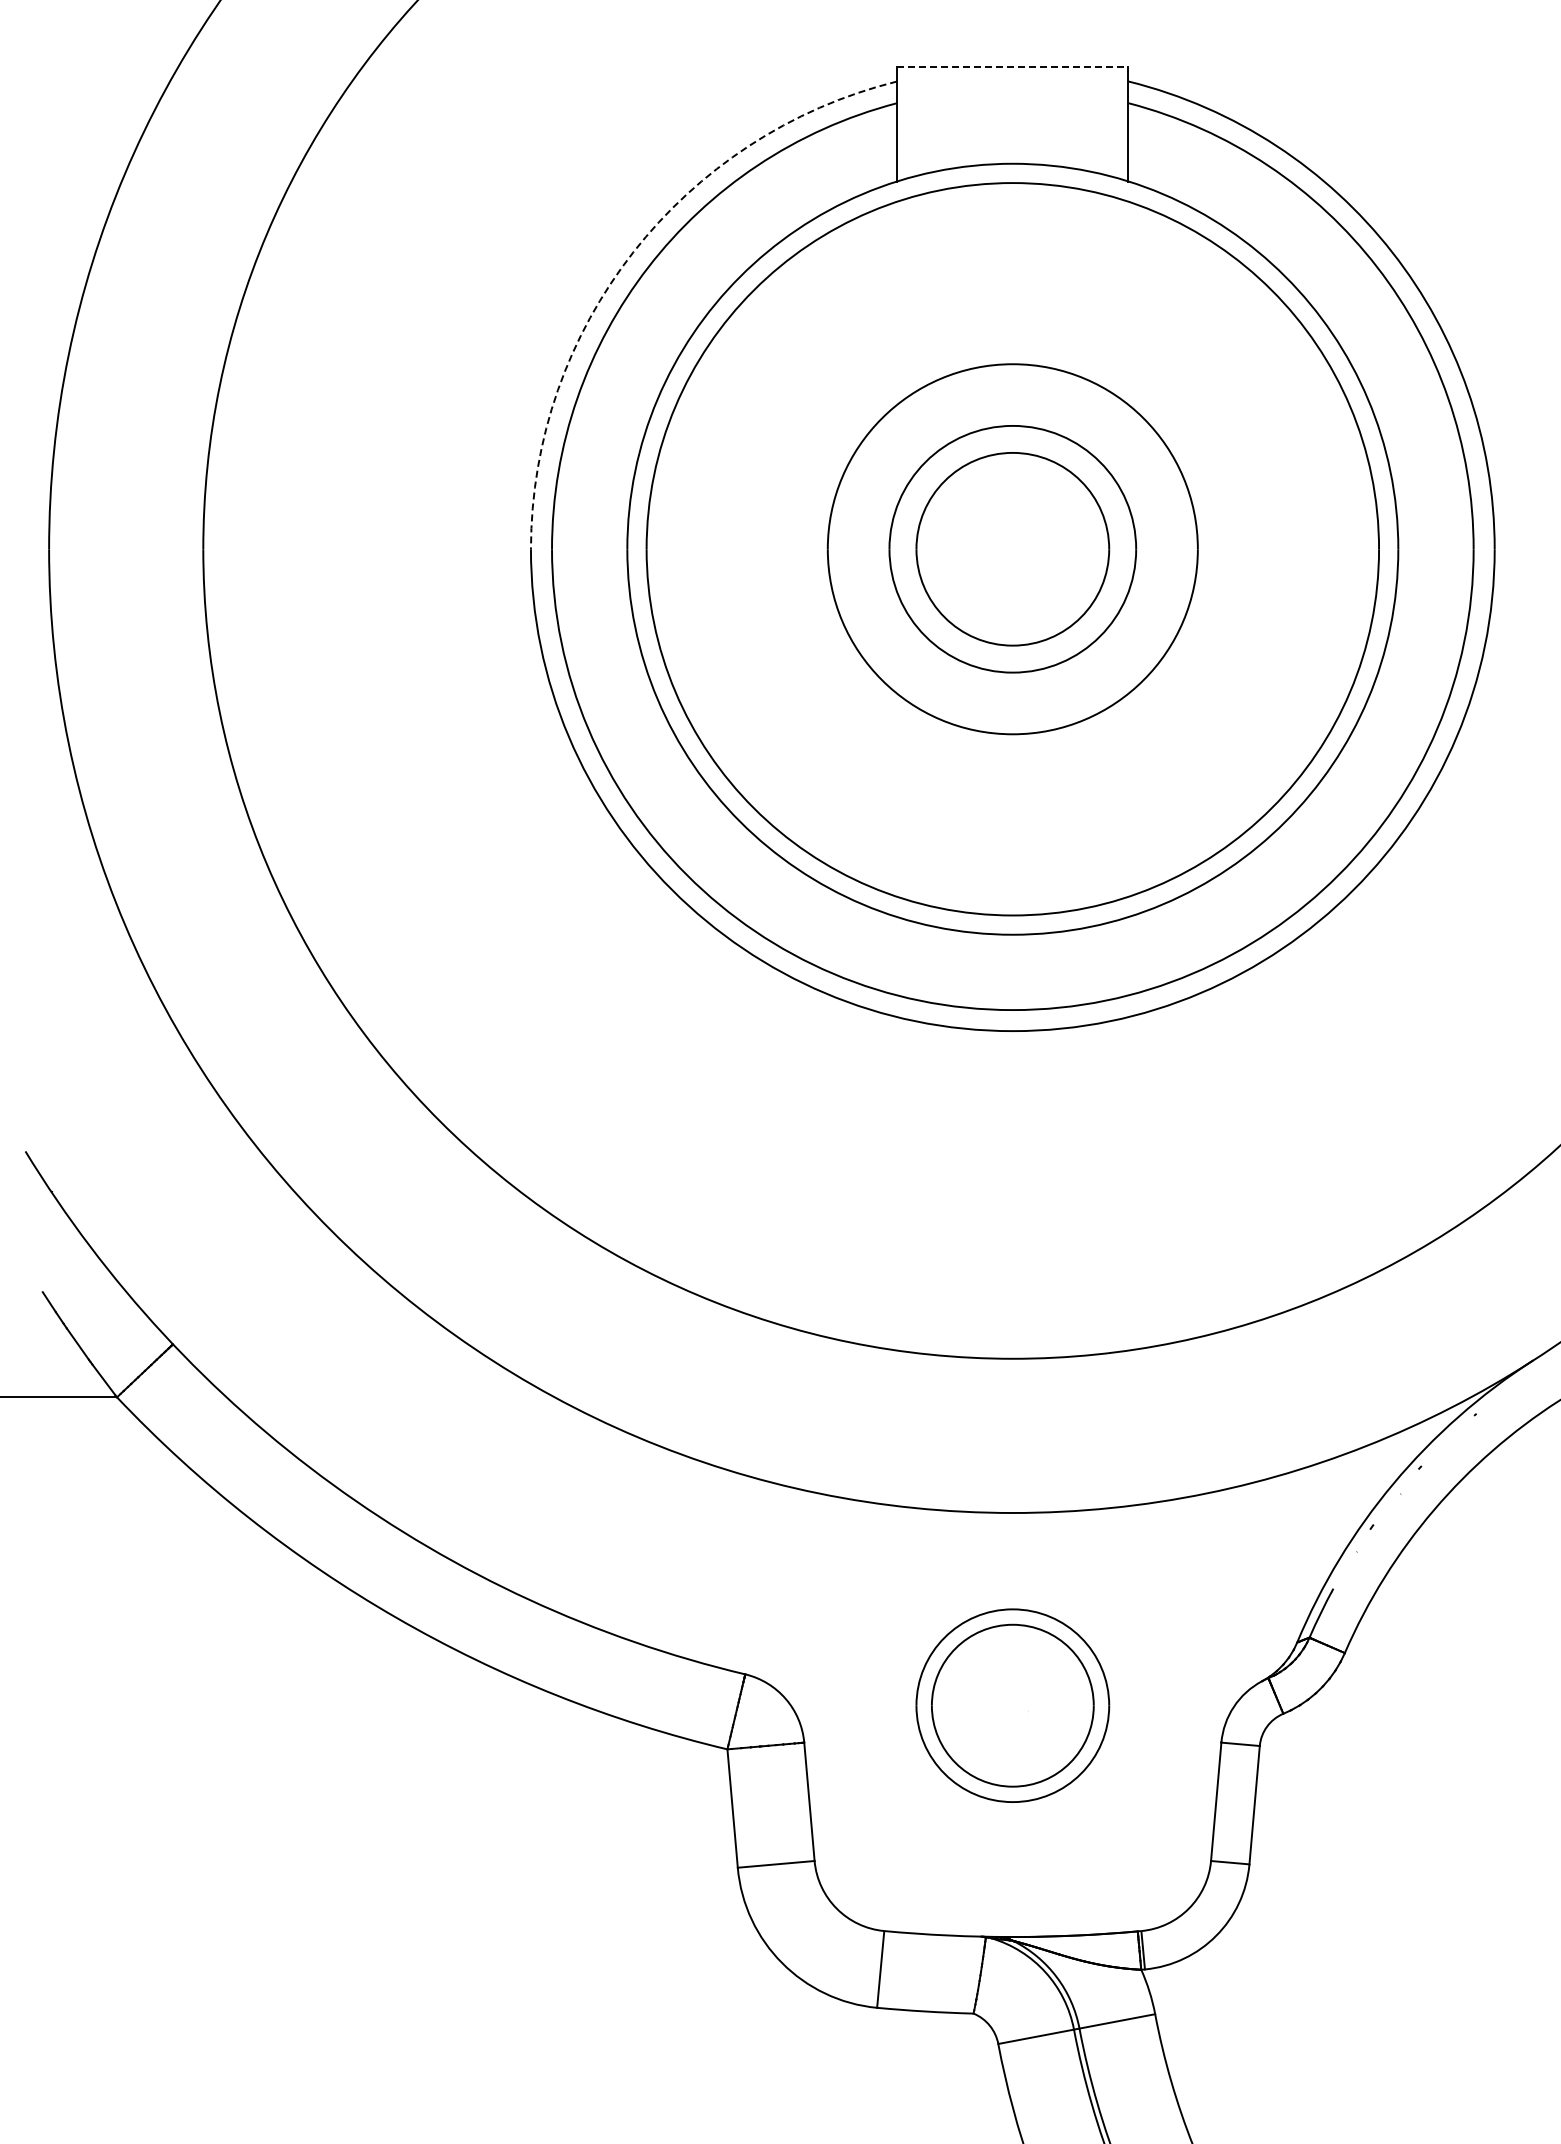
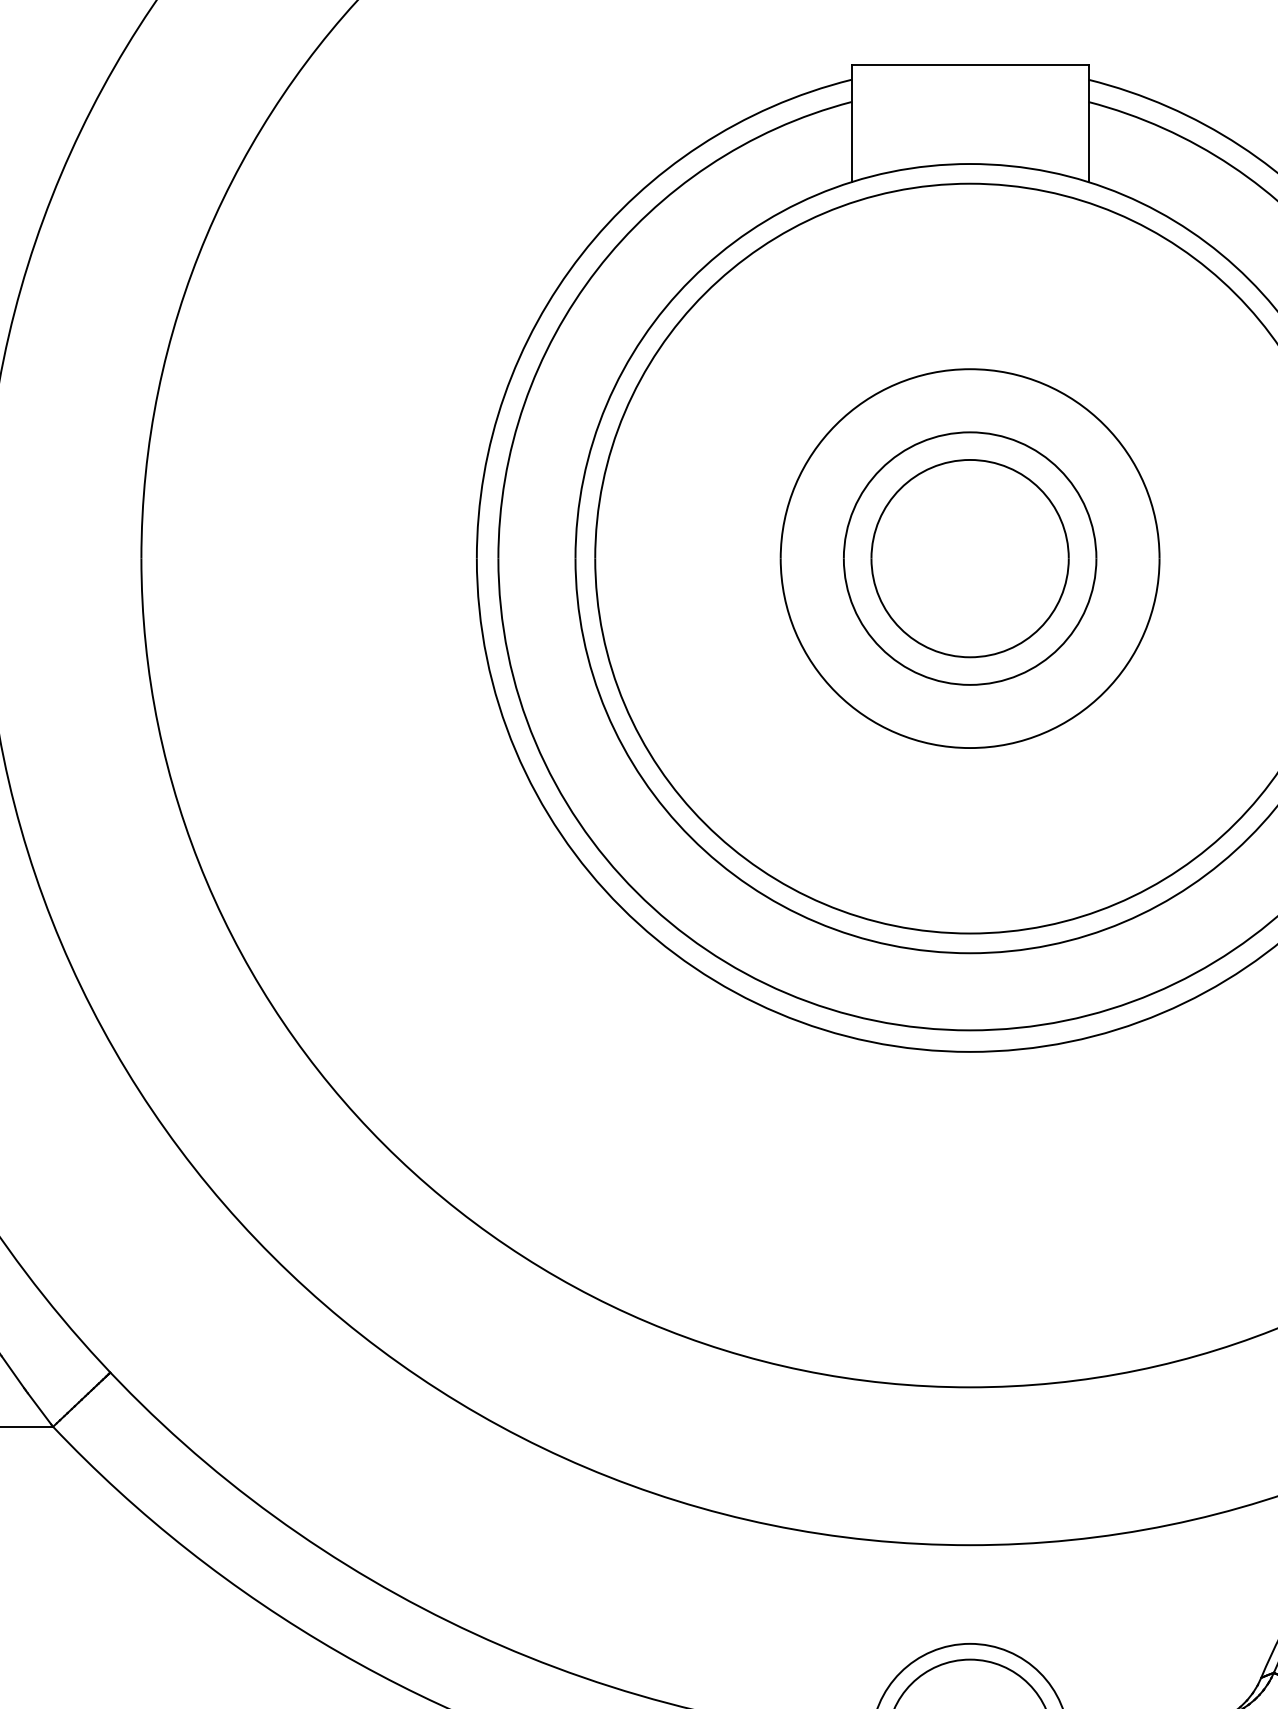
line: (1012, 67) -> (969, 65), dashed -> solid
arc: (633, 252) -> (581, 254), dashed -> solid

